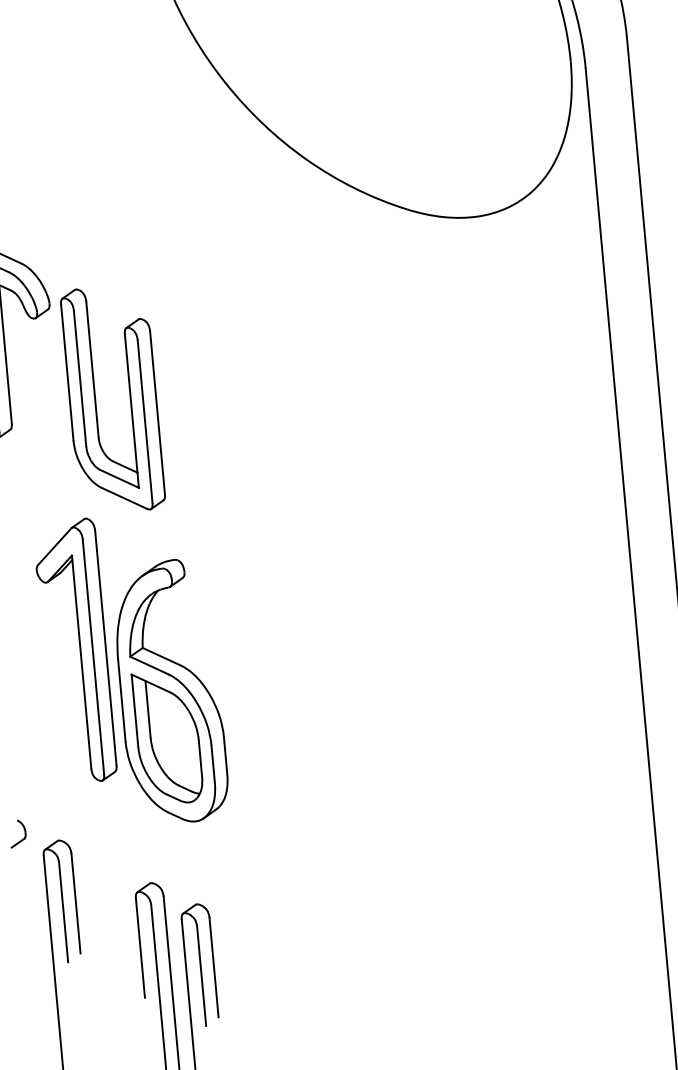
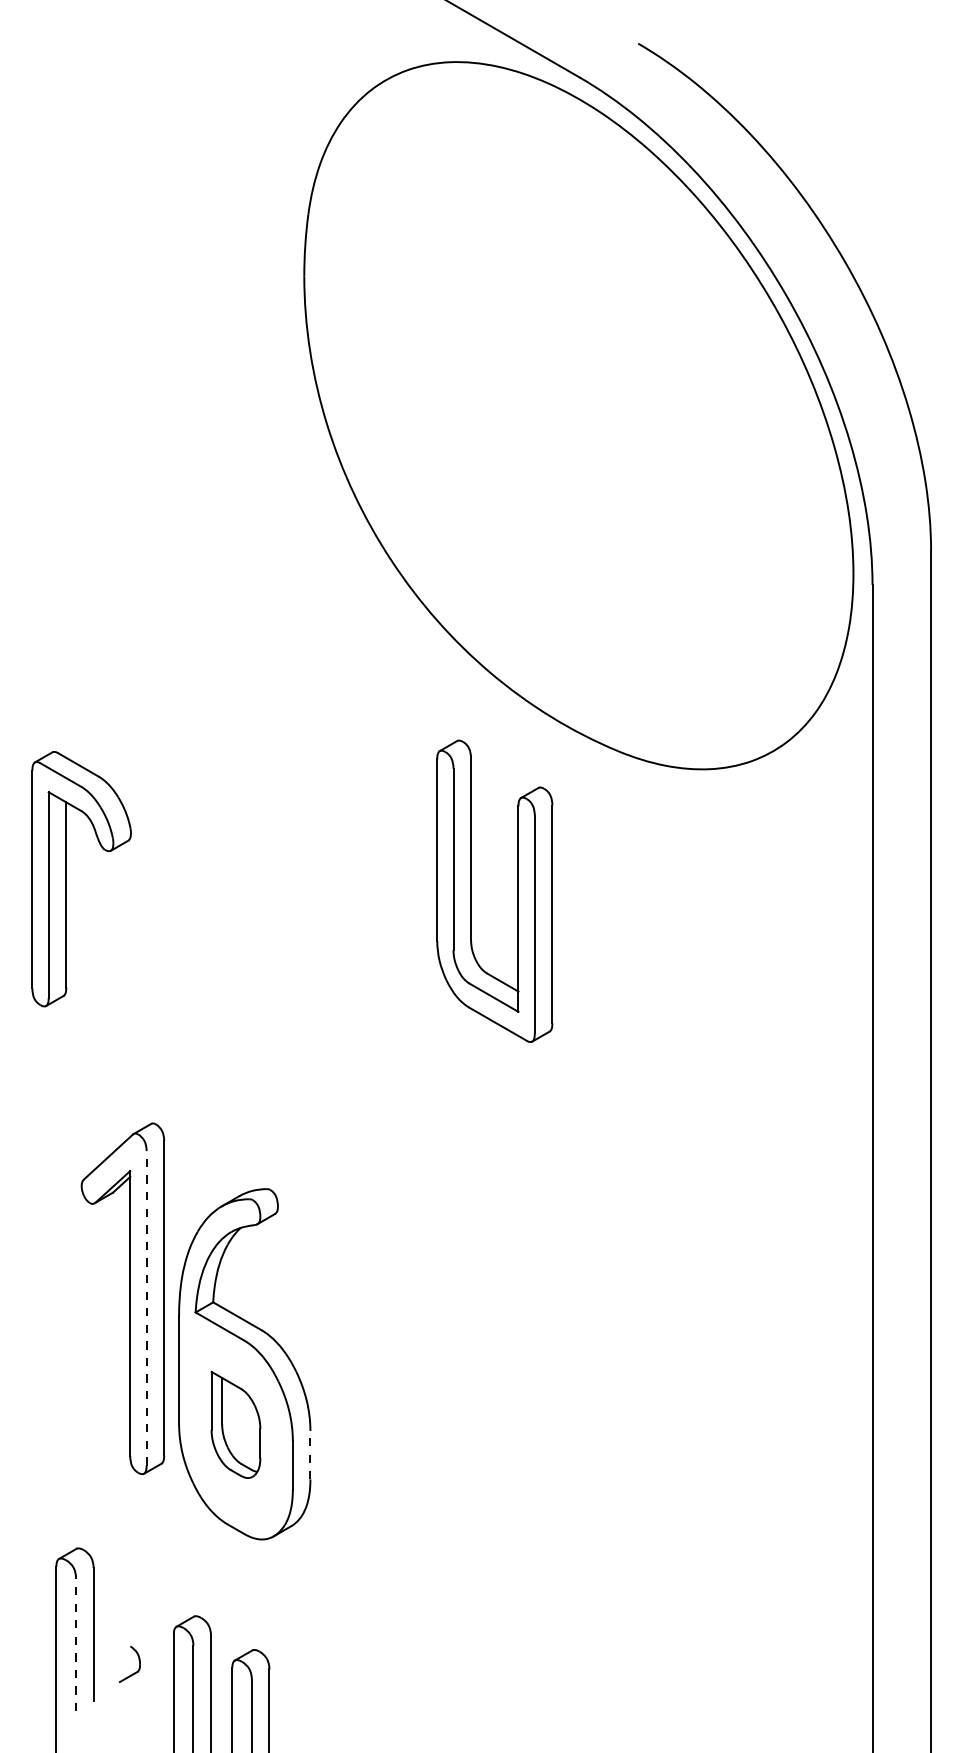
part: (95, 400) -> (471, 890), moved
line: (93, 656) -> (146, 1307), solid -> dashed
part: (167, 737) -> (235, 1424), size x0.6
line: (225, 754) -> (310, 1454), solid -> dashed
part: (22, 839) -> (134, 1672), moved
line: (63, 912) -> (76, 1644), solid -> dashed

